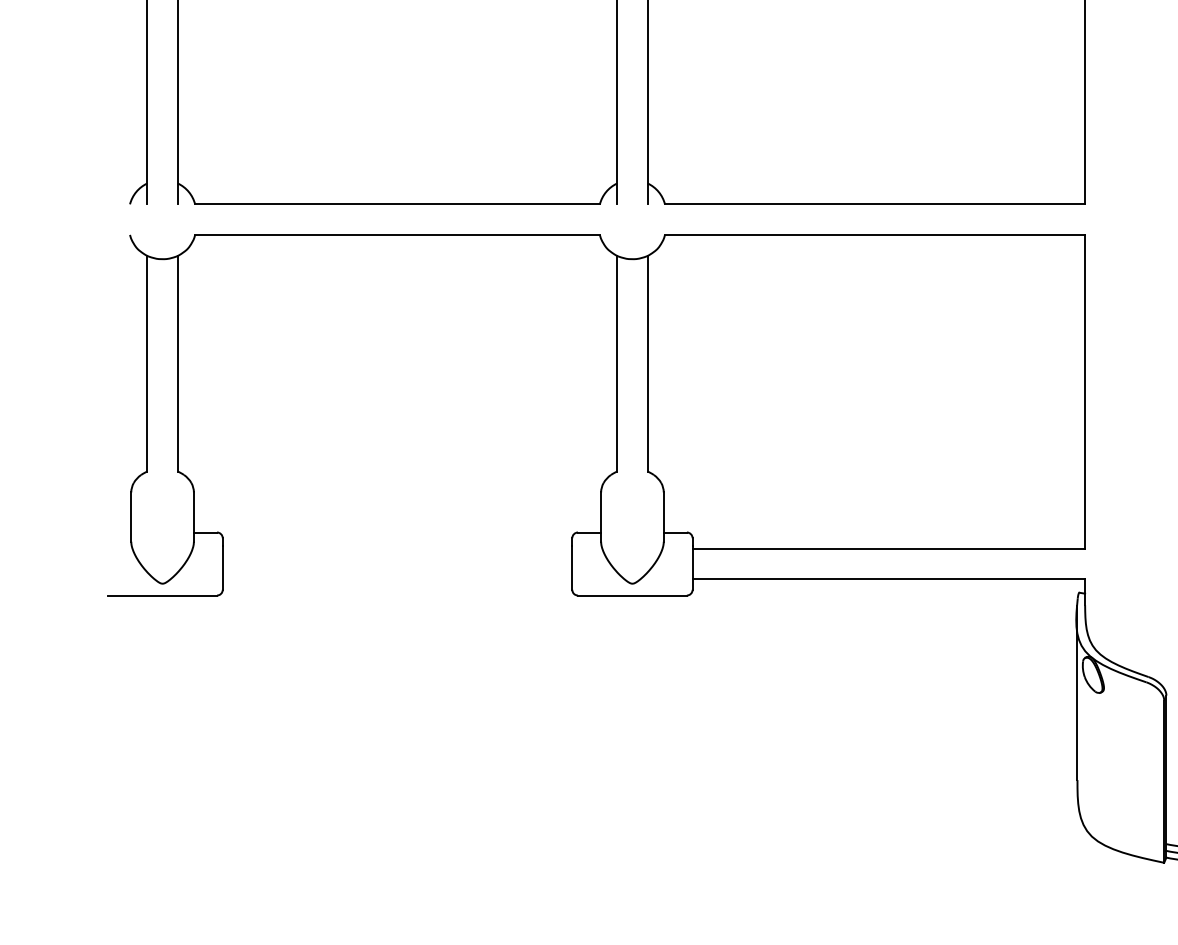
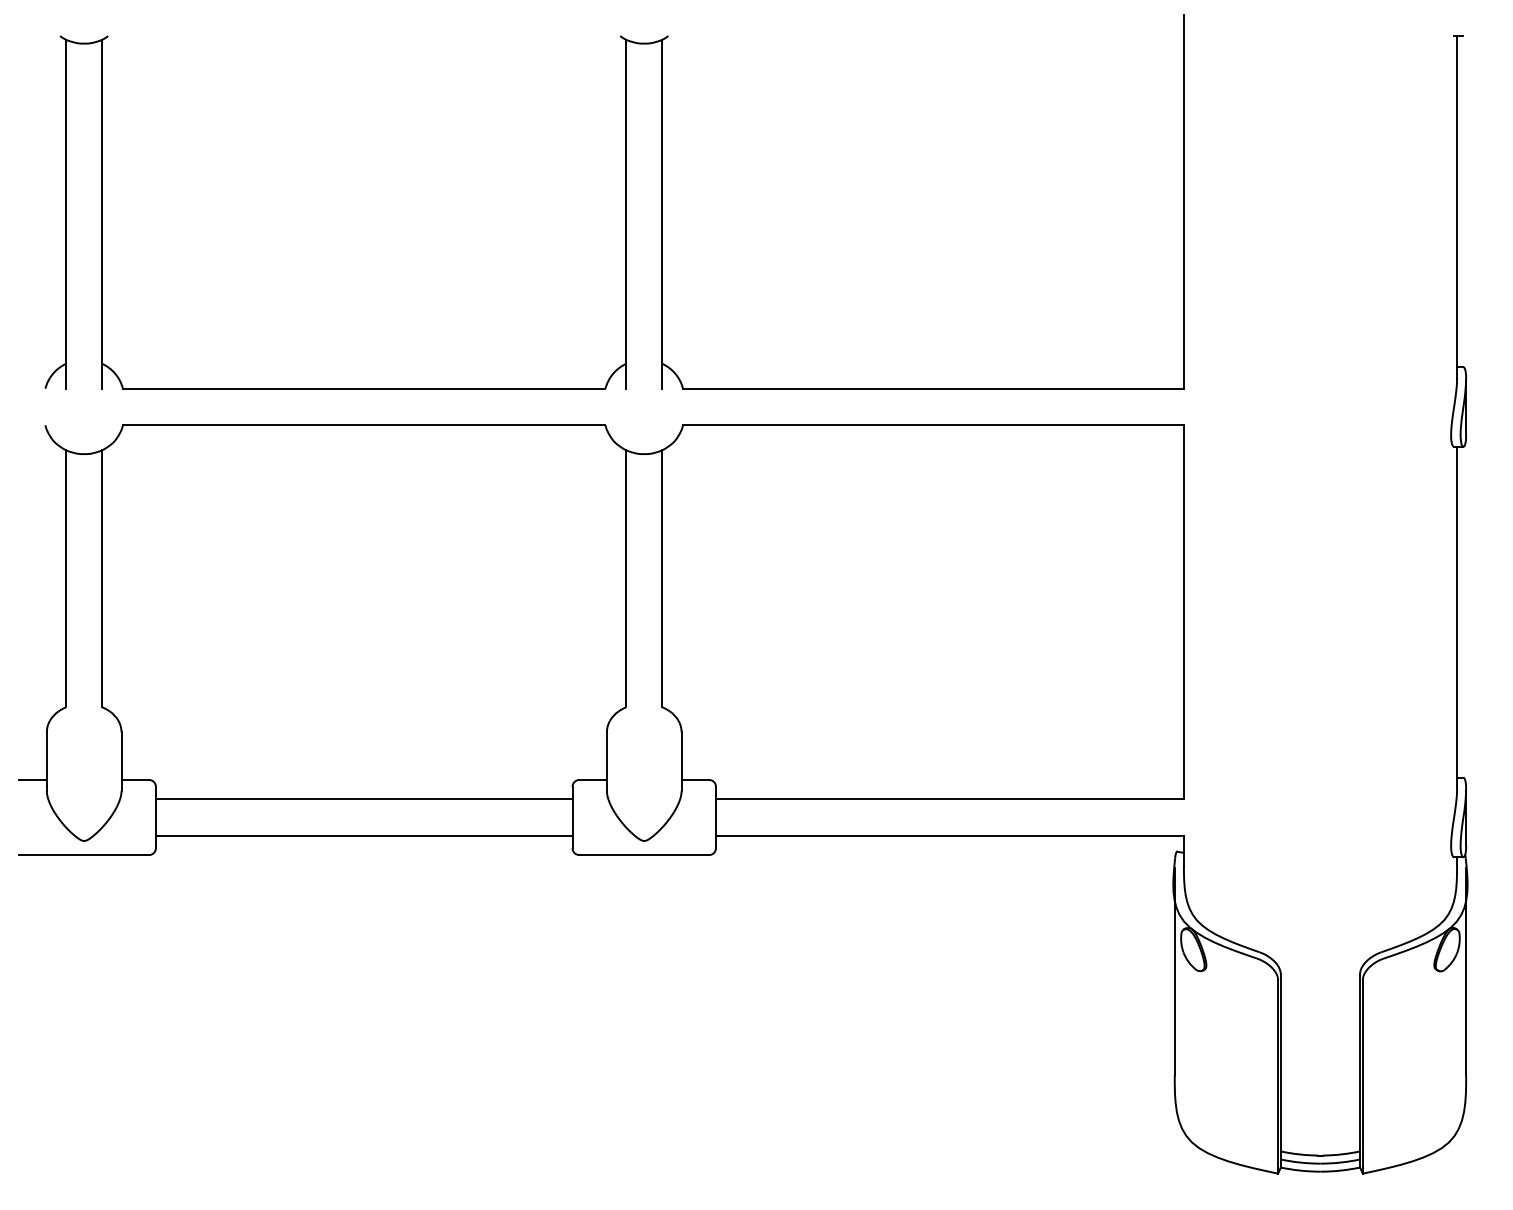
line: (119, 532) -> (32, 779), added
line: (396, 548) -> (363, 799), added
line: (396, 579) -> (363, 835), added

